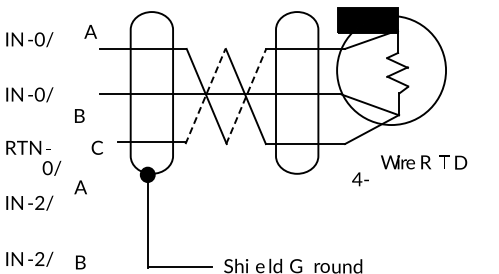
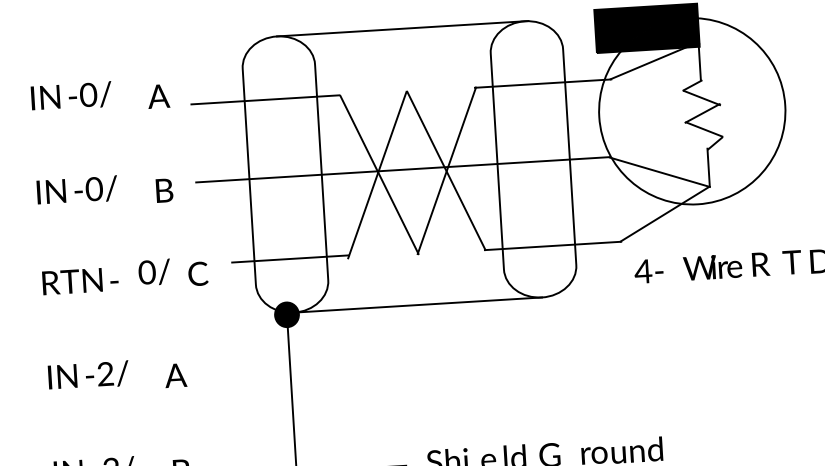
line: (225, 12) -> (402, 29), added
text: (90, 31) -> (158, 95), moved
line: (205, 96) -> (377, 175), dashed -> solid
line: (246, 96) -> (447, 170), dashed -> solid
text: (79, 115) -> (164, 189), moved
text: (51, 167) -> (153, 270), moved
line: (224, 173) -> (417, 304), added
text: (360, 179) -> (648, 271), moved
text: (80, 187) -> (175, 375), moved

